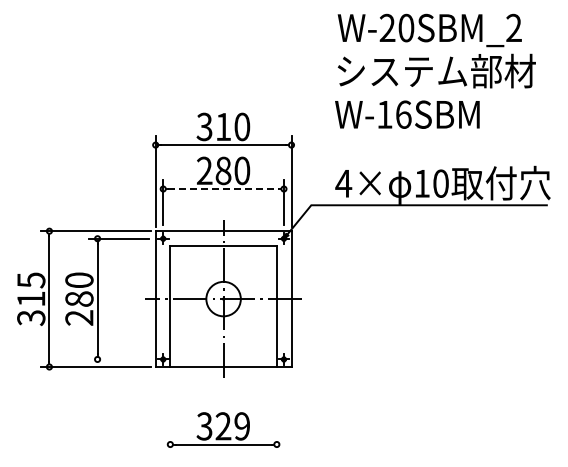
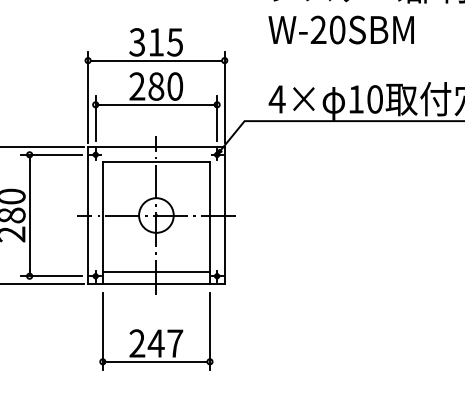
text: (394, 114) -> (328, 29), W-16SBM -> W-20SBM
text: (242, 126) -> (175, 41), 310 -> 315
line: (224, 189) -> (157, 105), dashed -> solid
line: (223, 354) -> (156, 271), added
line: (118, 359) -> (50, 276), added
line: (170, 414) -> (102, 331), added
line: (276, 414) -> (209, 331), added
text: (223, 426) -> (156, 343), 329 -> 247

